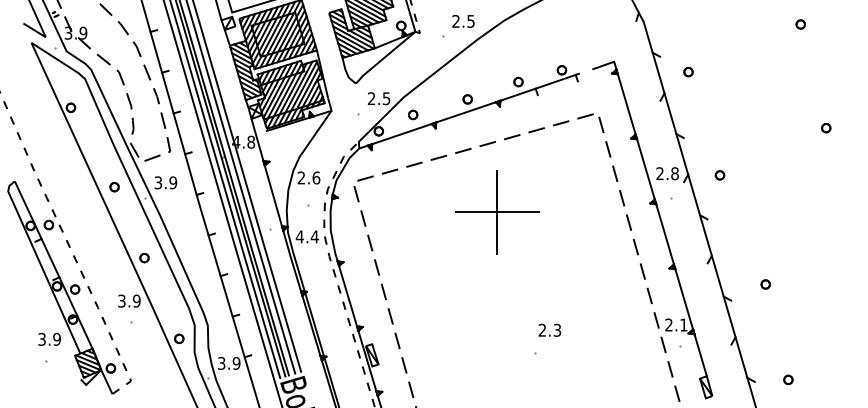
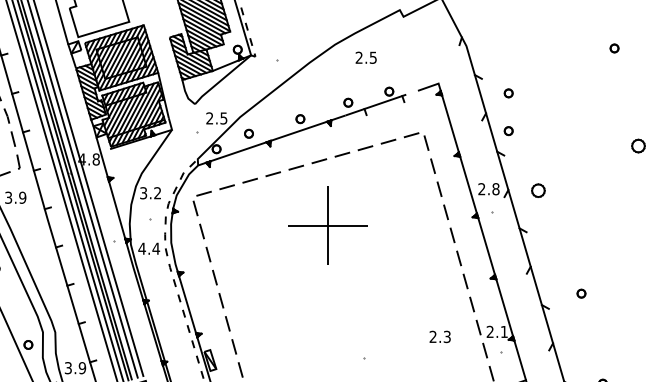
text: (463, 21) -> (366, 57), moved
part: (688, 112) -> (508, 131), added
part: (826, 128) -> (638, 146), size x1.6
part: (719, 175) -> (537, 190), size x1.6
text: (308, 177) -> (150, 192), 2.6 -> 3.2
text: (549, 329) -> (439, 336), moved

